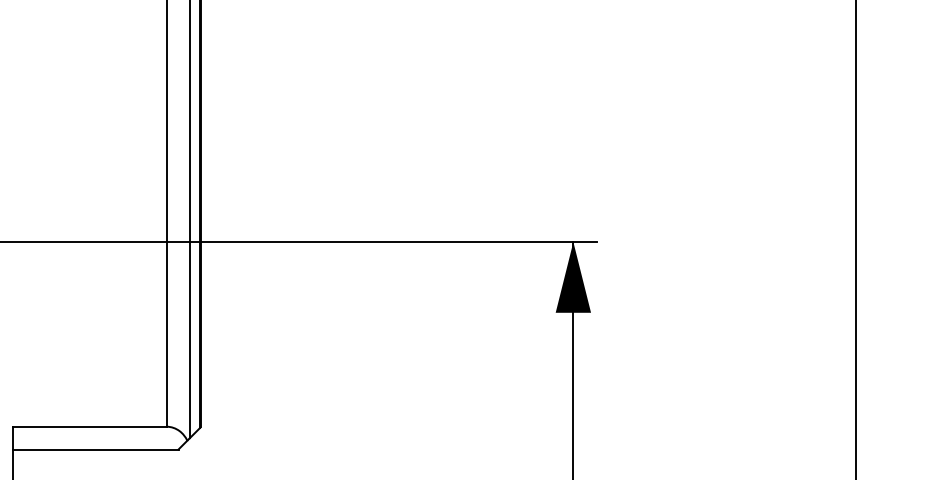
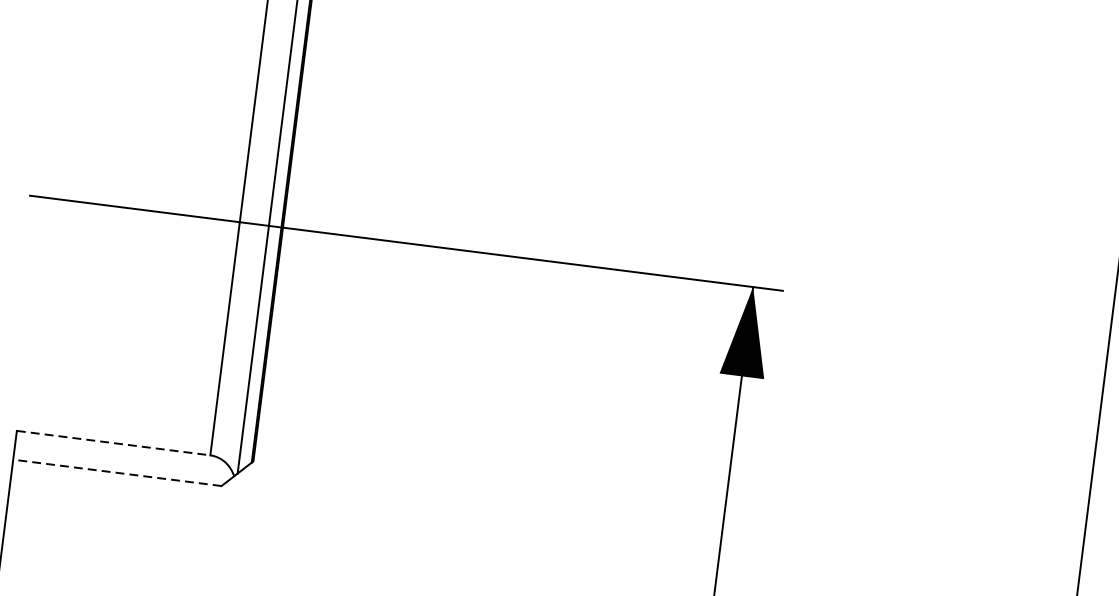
line: (90, 426) -> (114, 442), solid -> dashed
line: (95, 449) -> (116, 472), solid -> dashed

